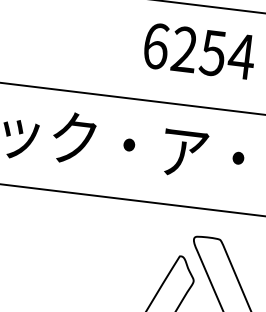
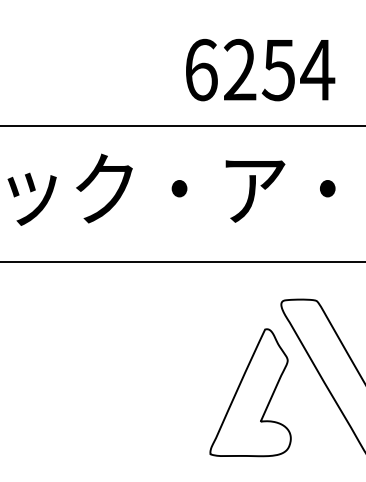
text: (199, 51) -> (260, 69), moved

